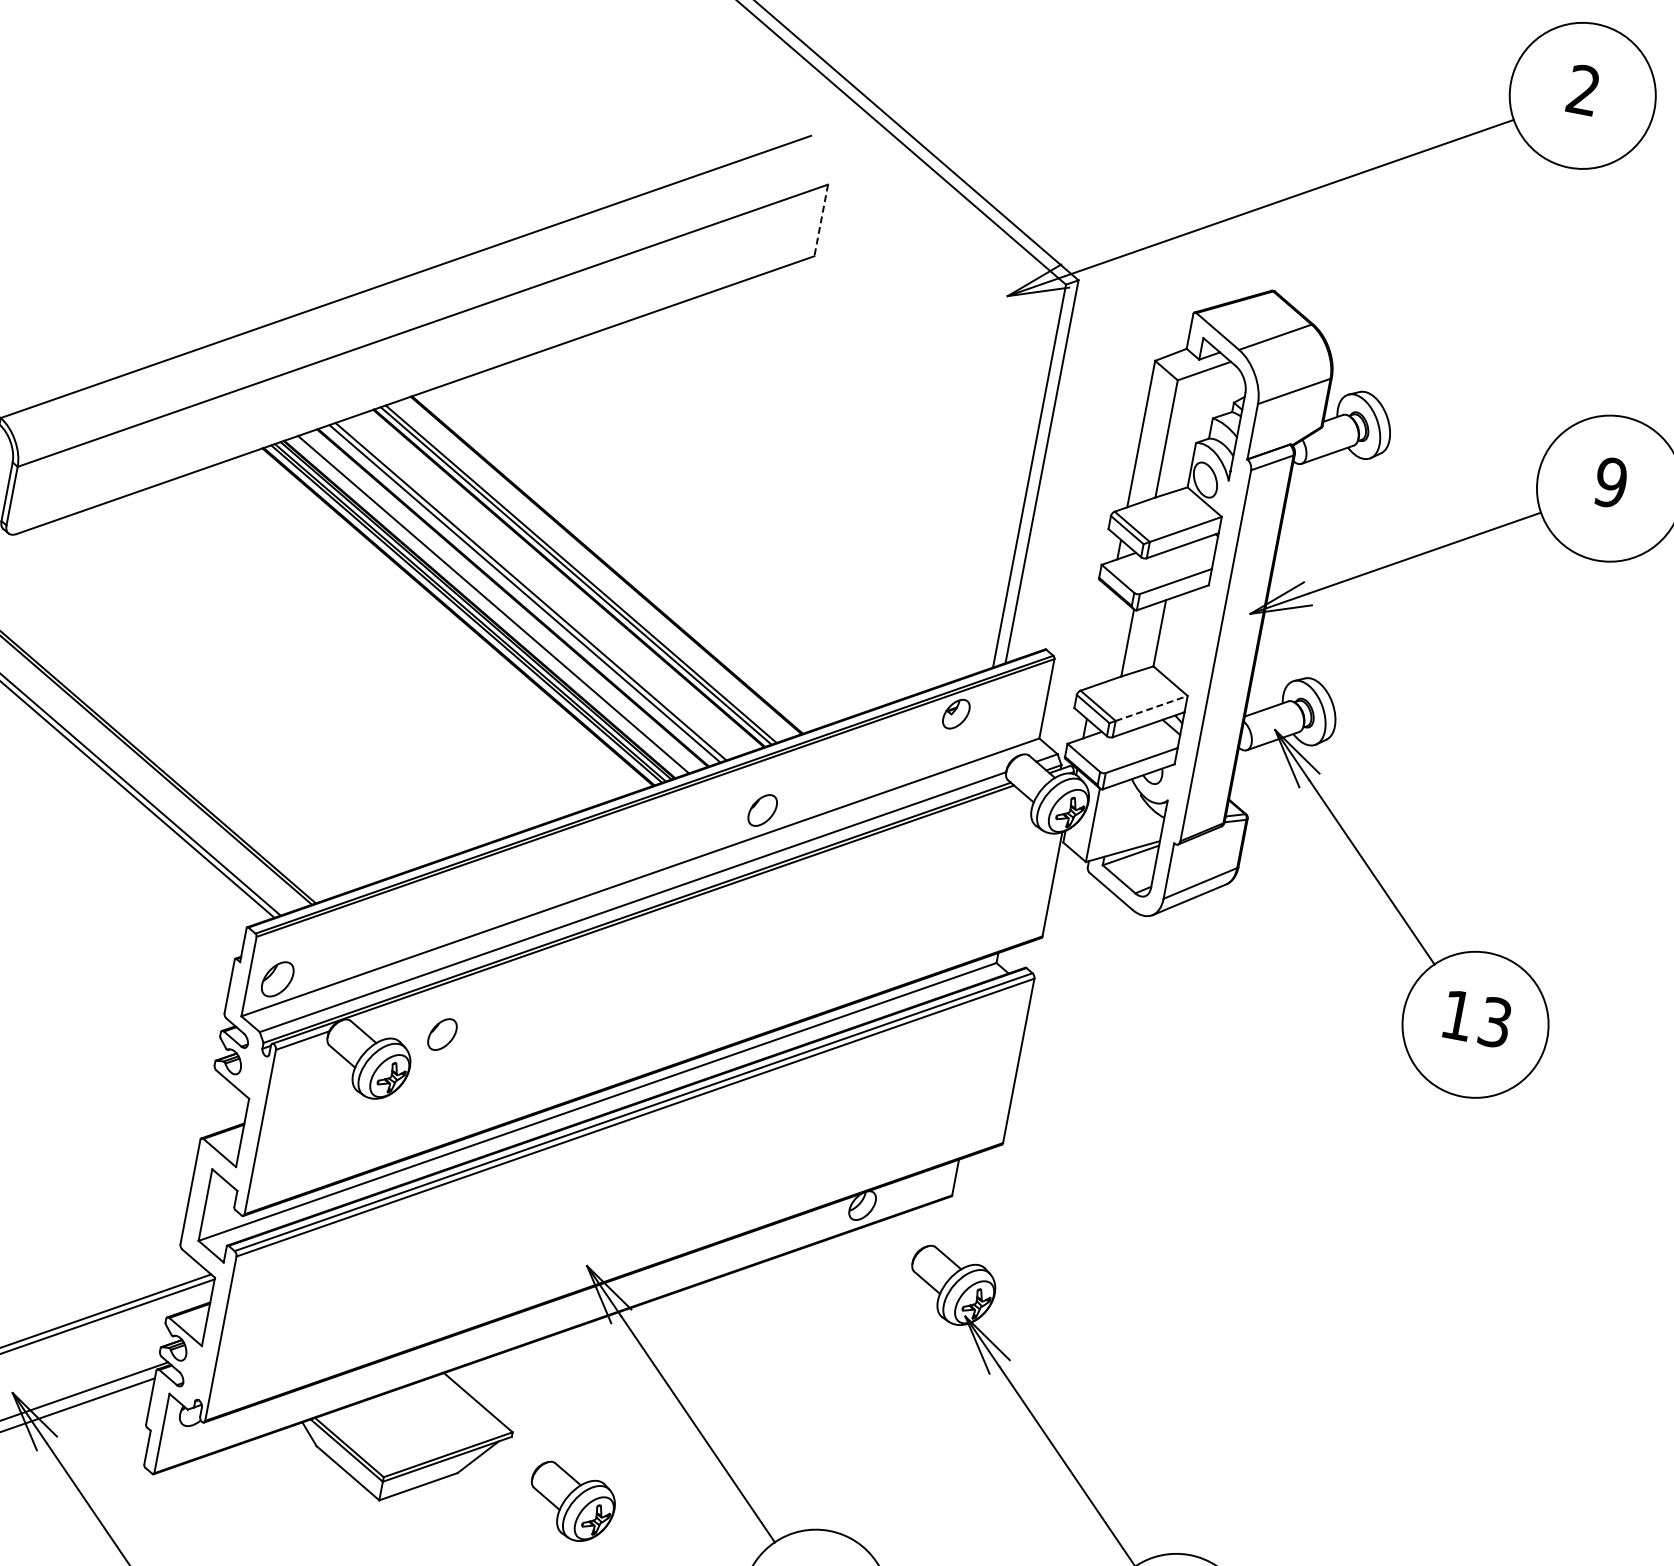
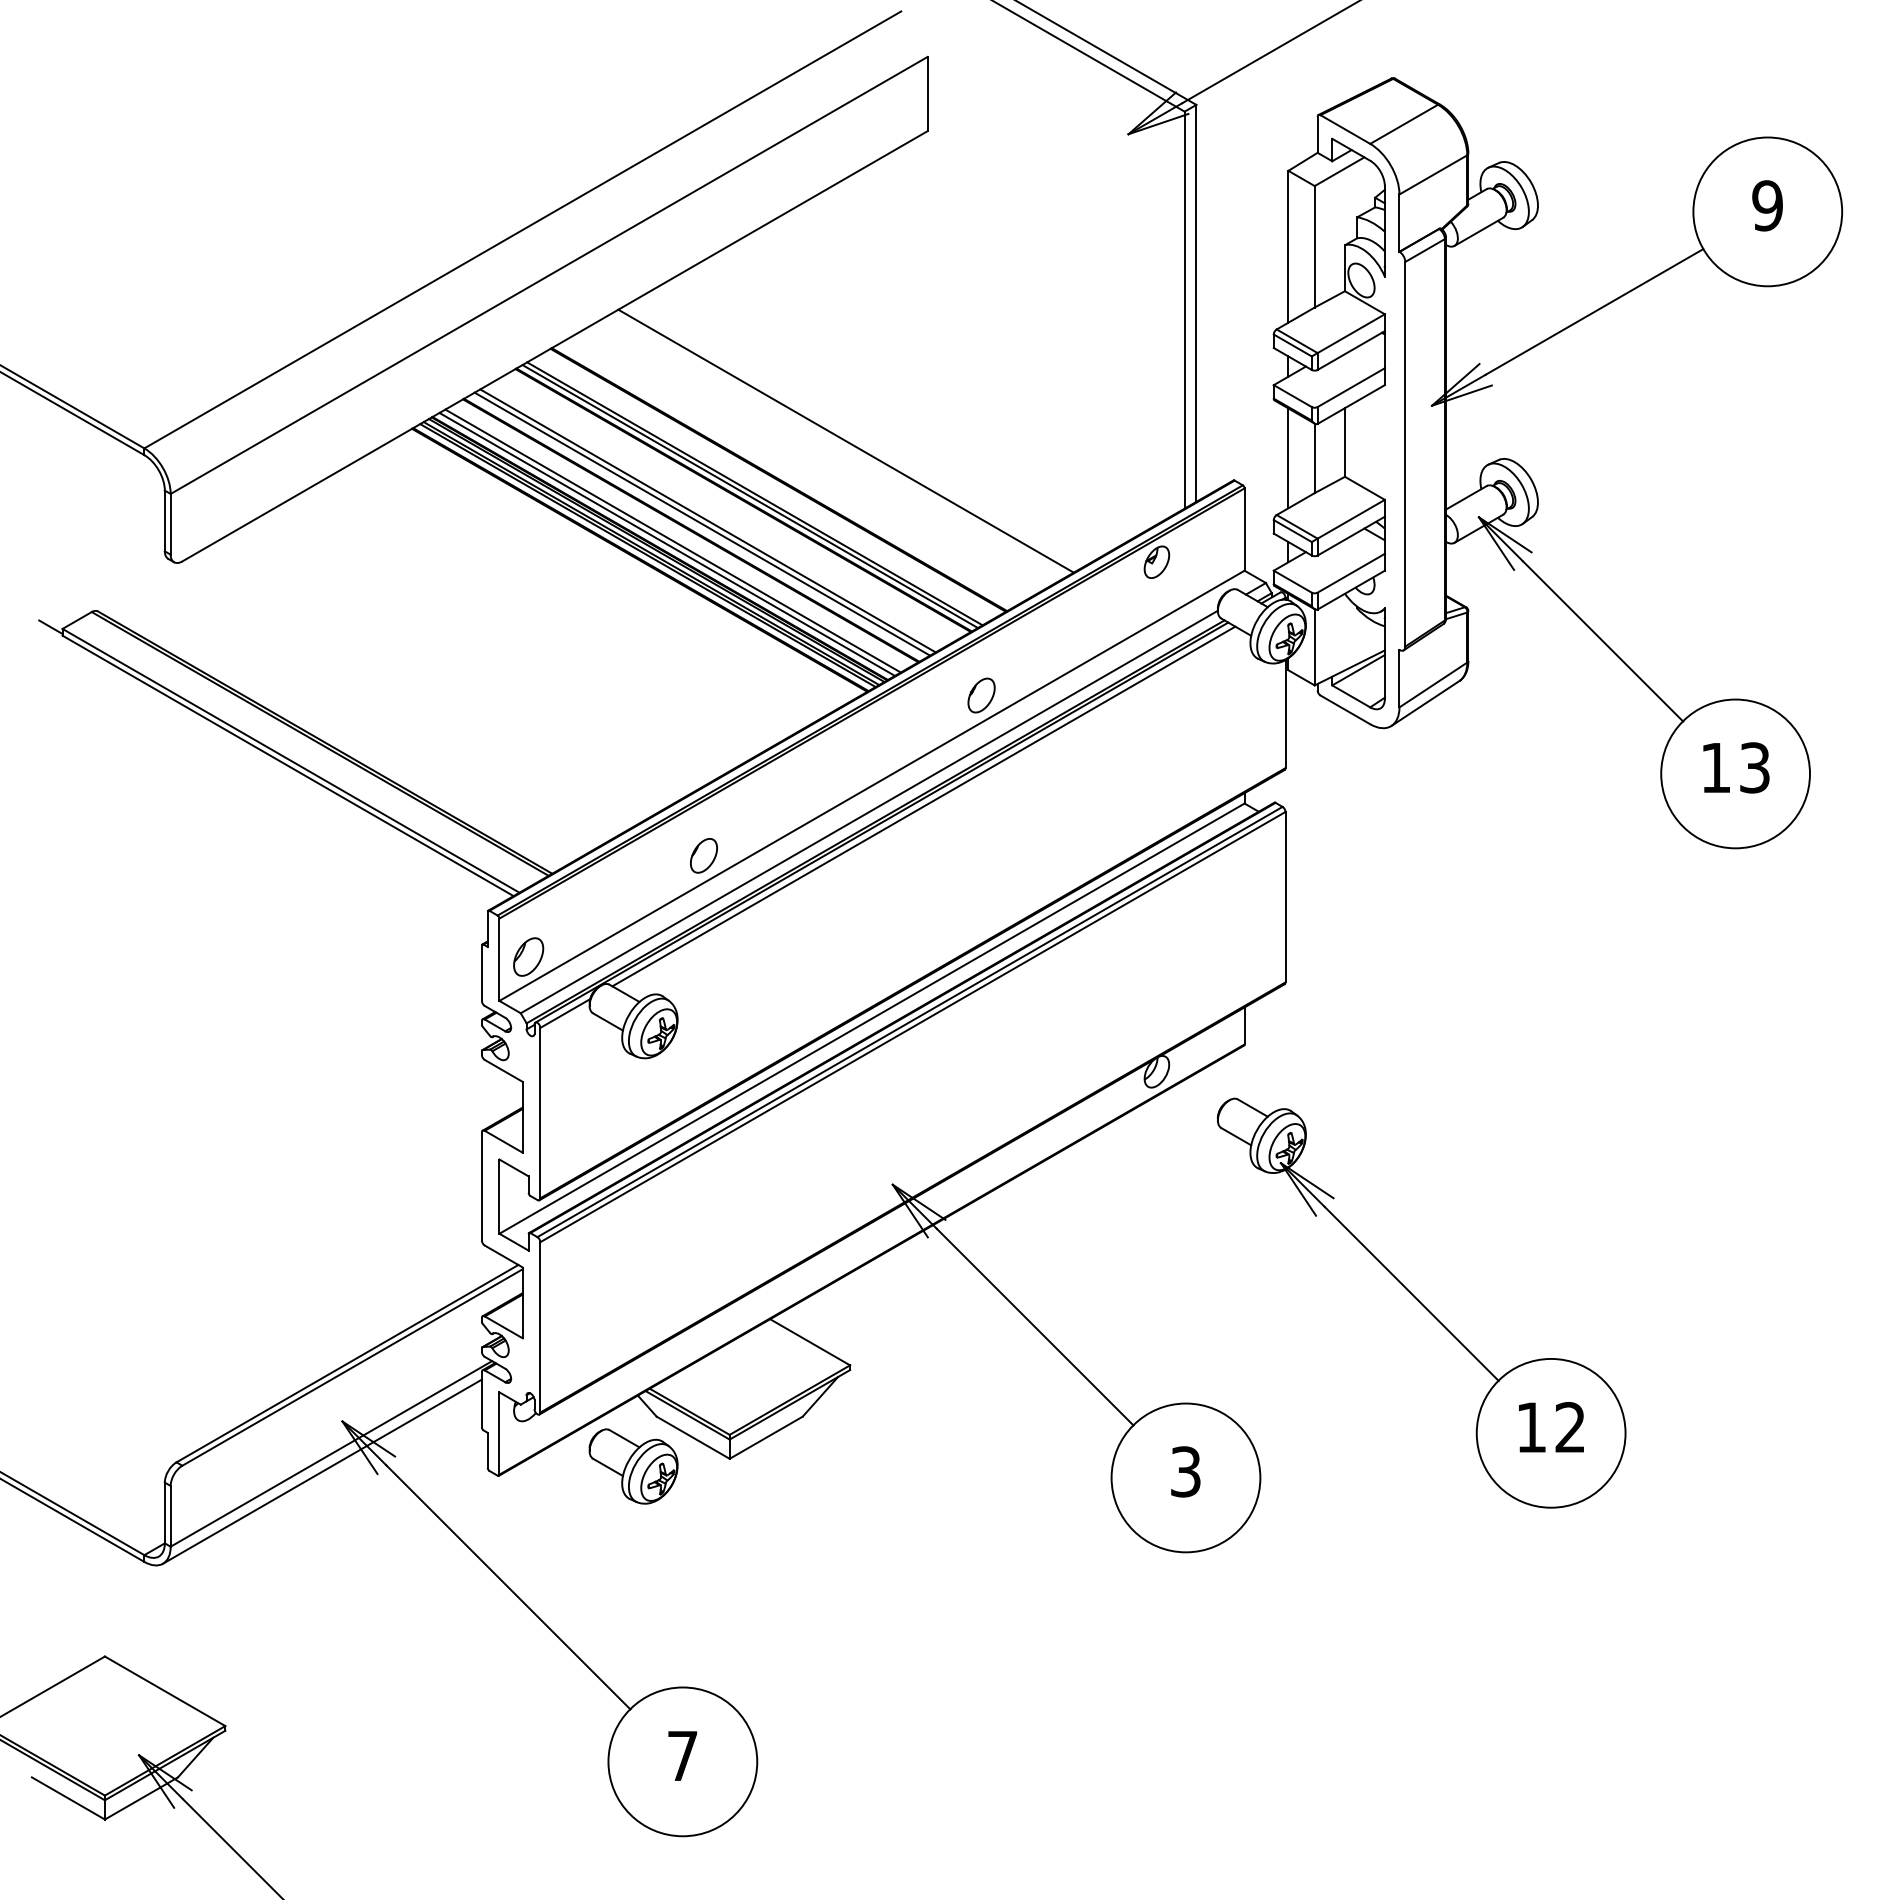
line: (821, 220) -> (927, 94), dashed -> solid
line: (678, 539) -> (845, 440), added
line: (486, 605) -> (666, 543), added
line: (1102, 638) -> (1288, 458), added
line: (1151, 708) -> (1351, 519), dashed -> solid
line: (686, 906) -> (923, 806), added
part: (442, 1034) -> (703, 855), moved
part: (571, 1502) -> (633, 1466), moved

